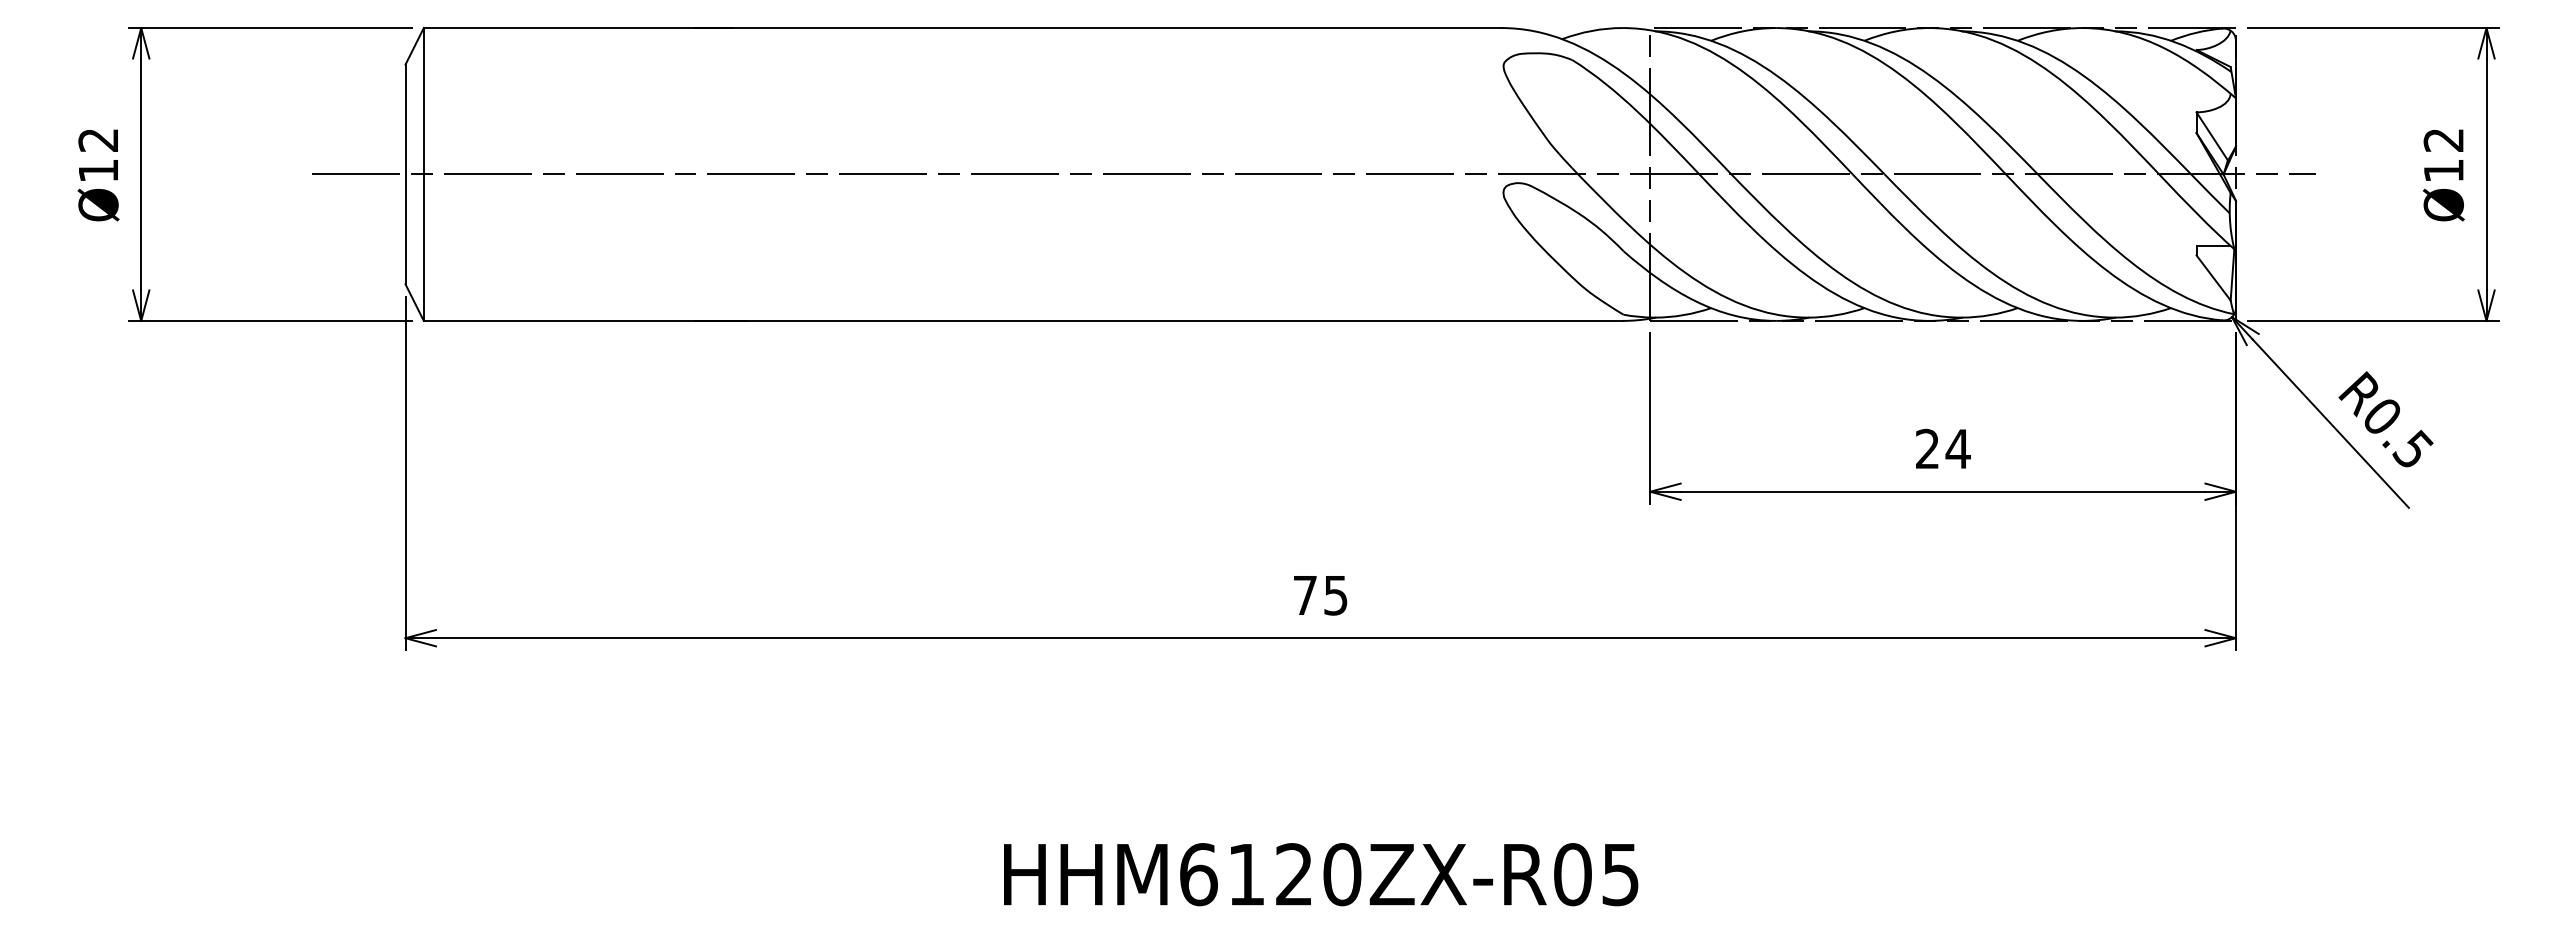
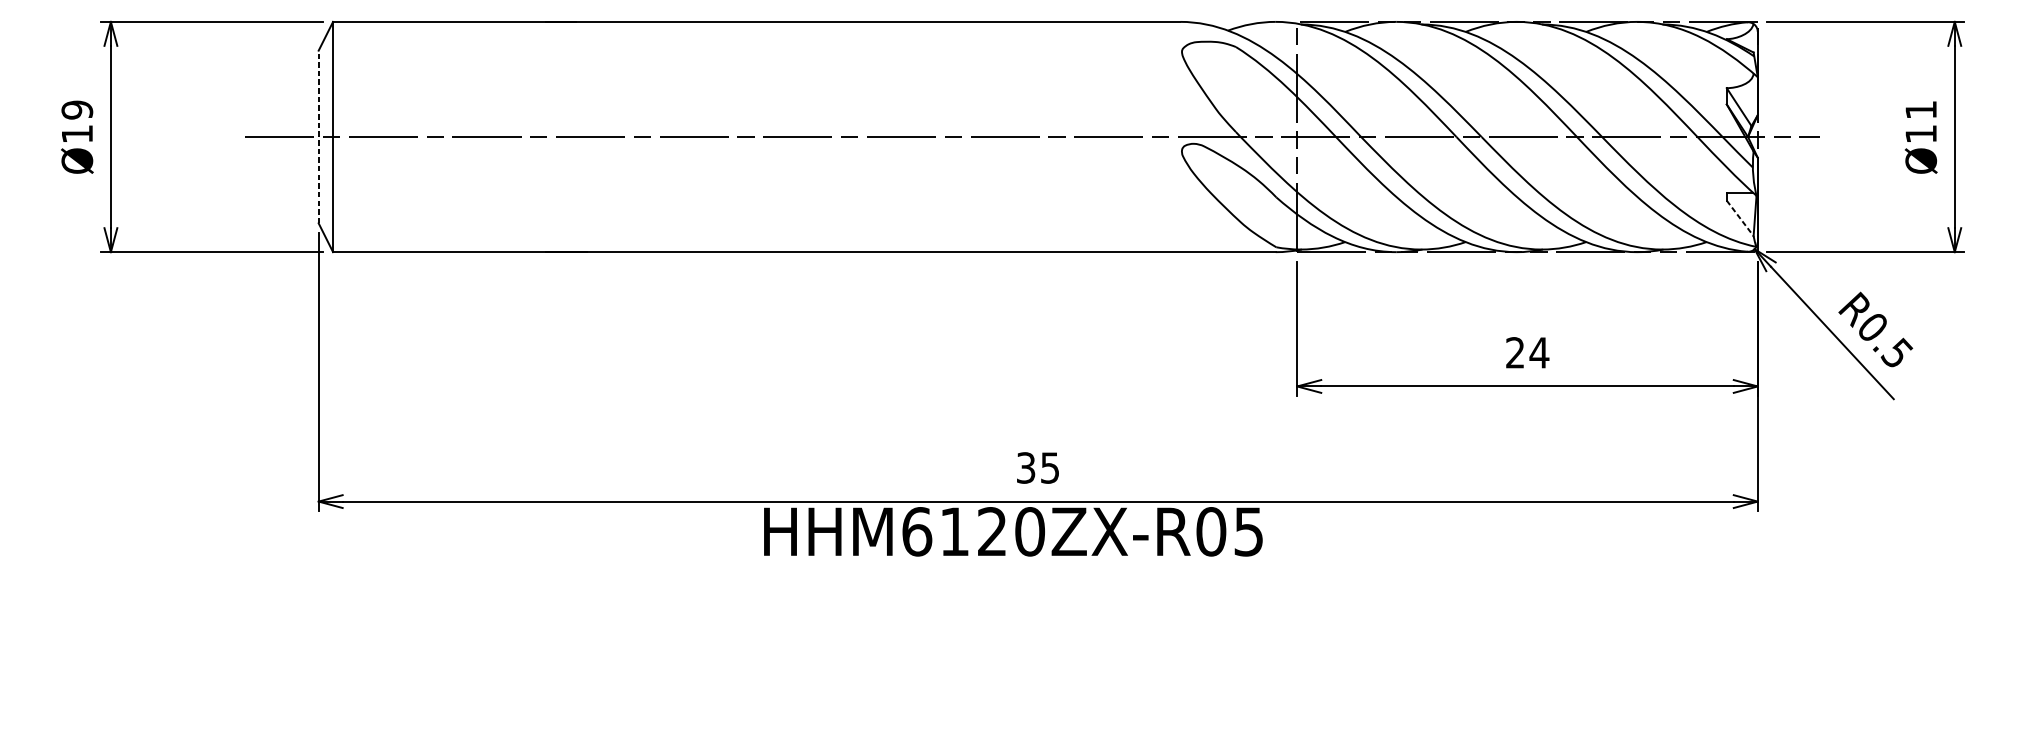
text: (98, 140) -> (77, 110), Ø12 -> Ø19
text: (2443, 140) -> (1920, 110), Ø12 -> Ø11
line: (405, 174) -> (318, 137), solid -> dashed
line: (2213, 278) -> (1740, 218), solid -> dashed
text: (1304, 595) -> (1025, 468), 75 -> 35
text: (1321, 874) -> (1013, 531), moved

